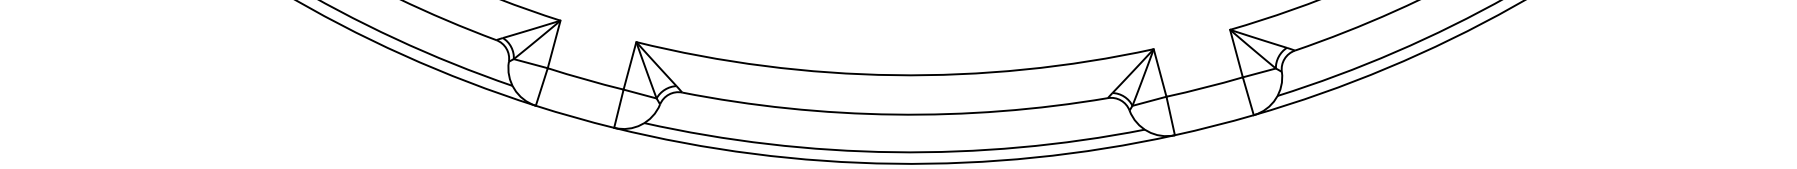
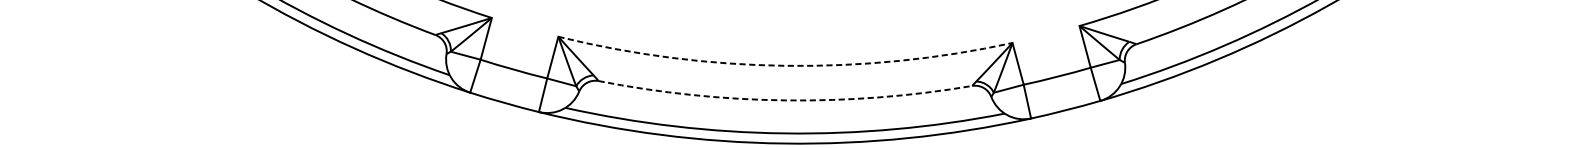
arc: (894, 75) -> (784, 66), solid -> dashed
arc: (894, 114) -> (784, 100), solid -> dashed

